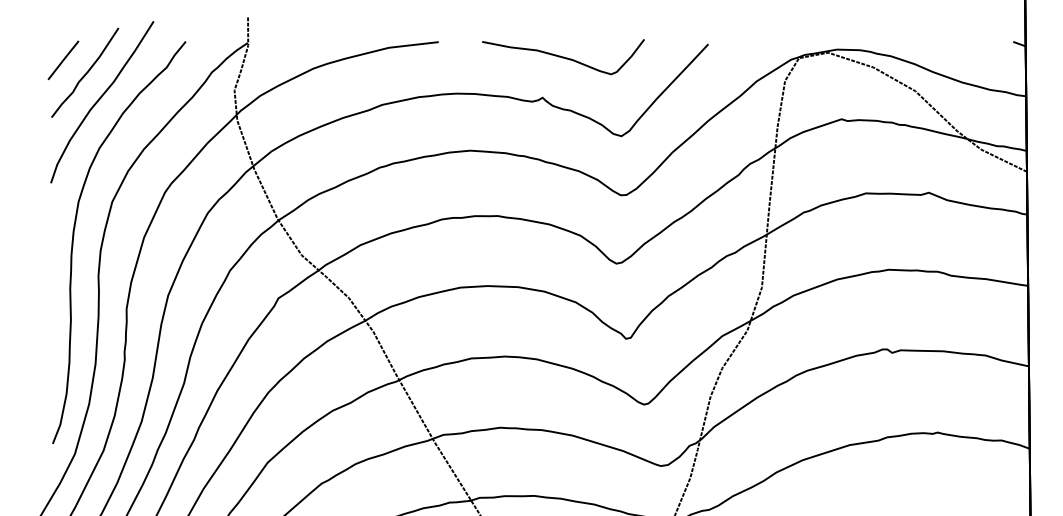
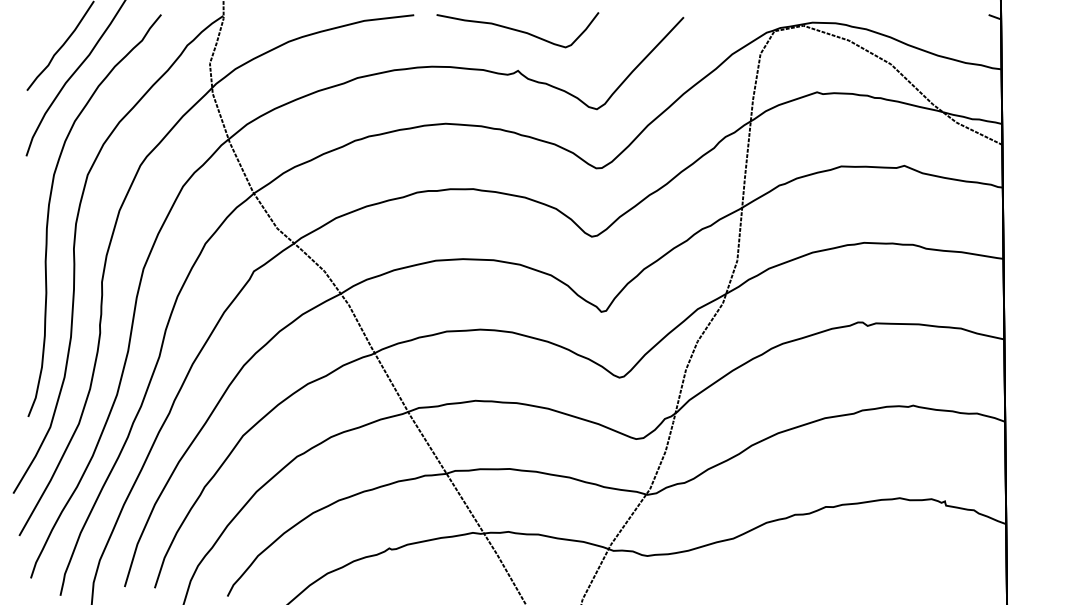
curve: (563, 57) -> (517, 30), moved
line: (63, 60) -> (38, 33), removed

